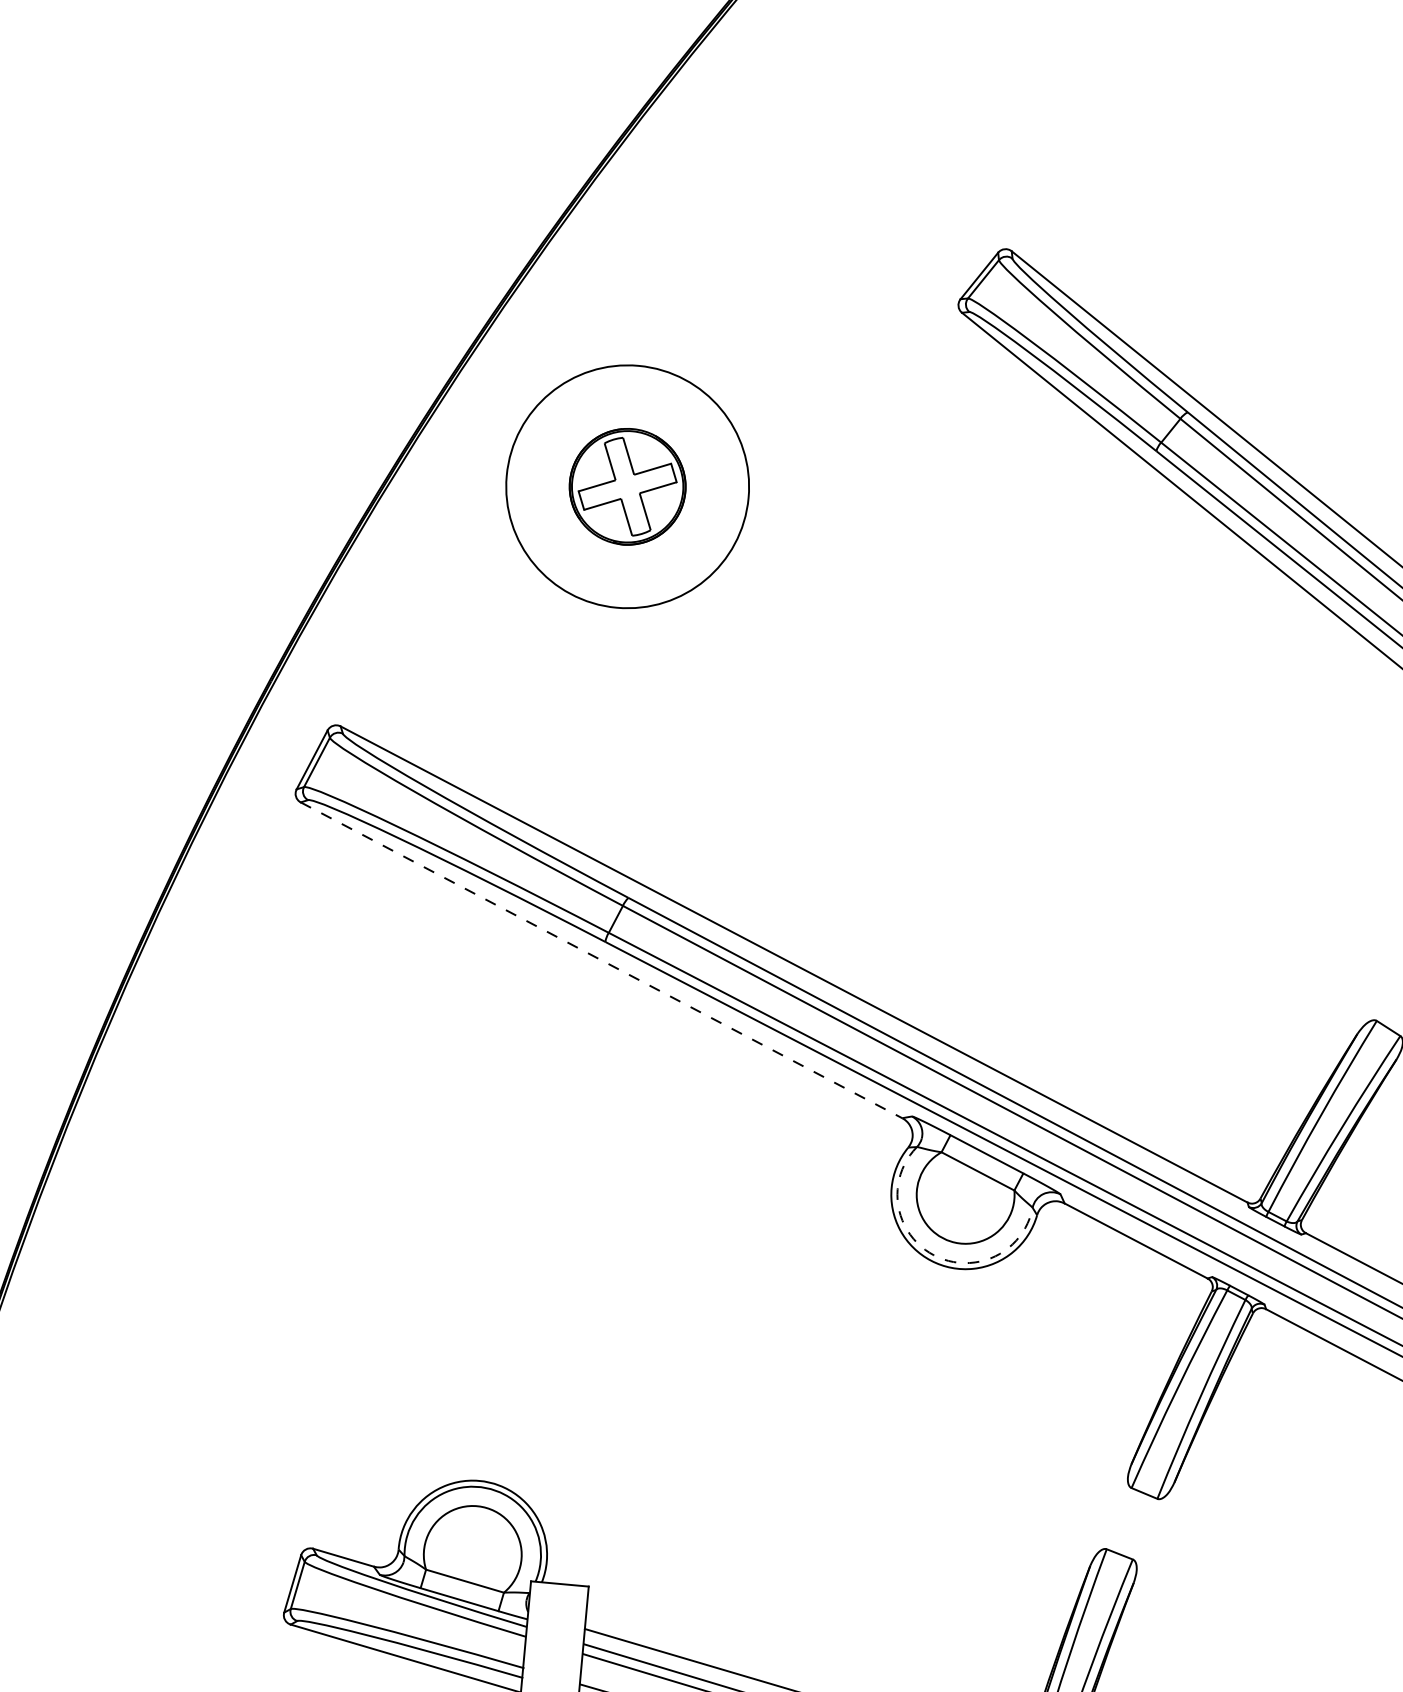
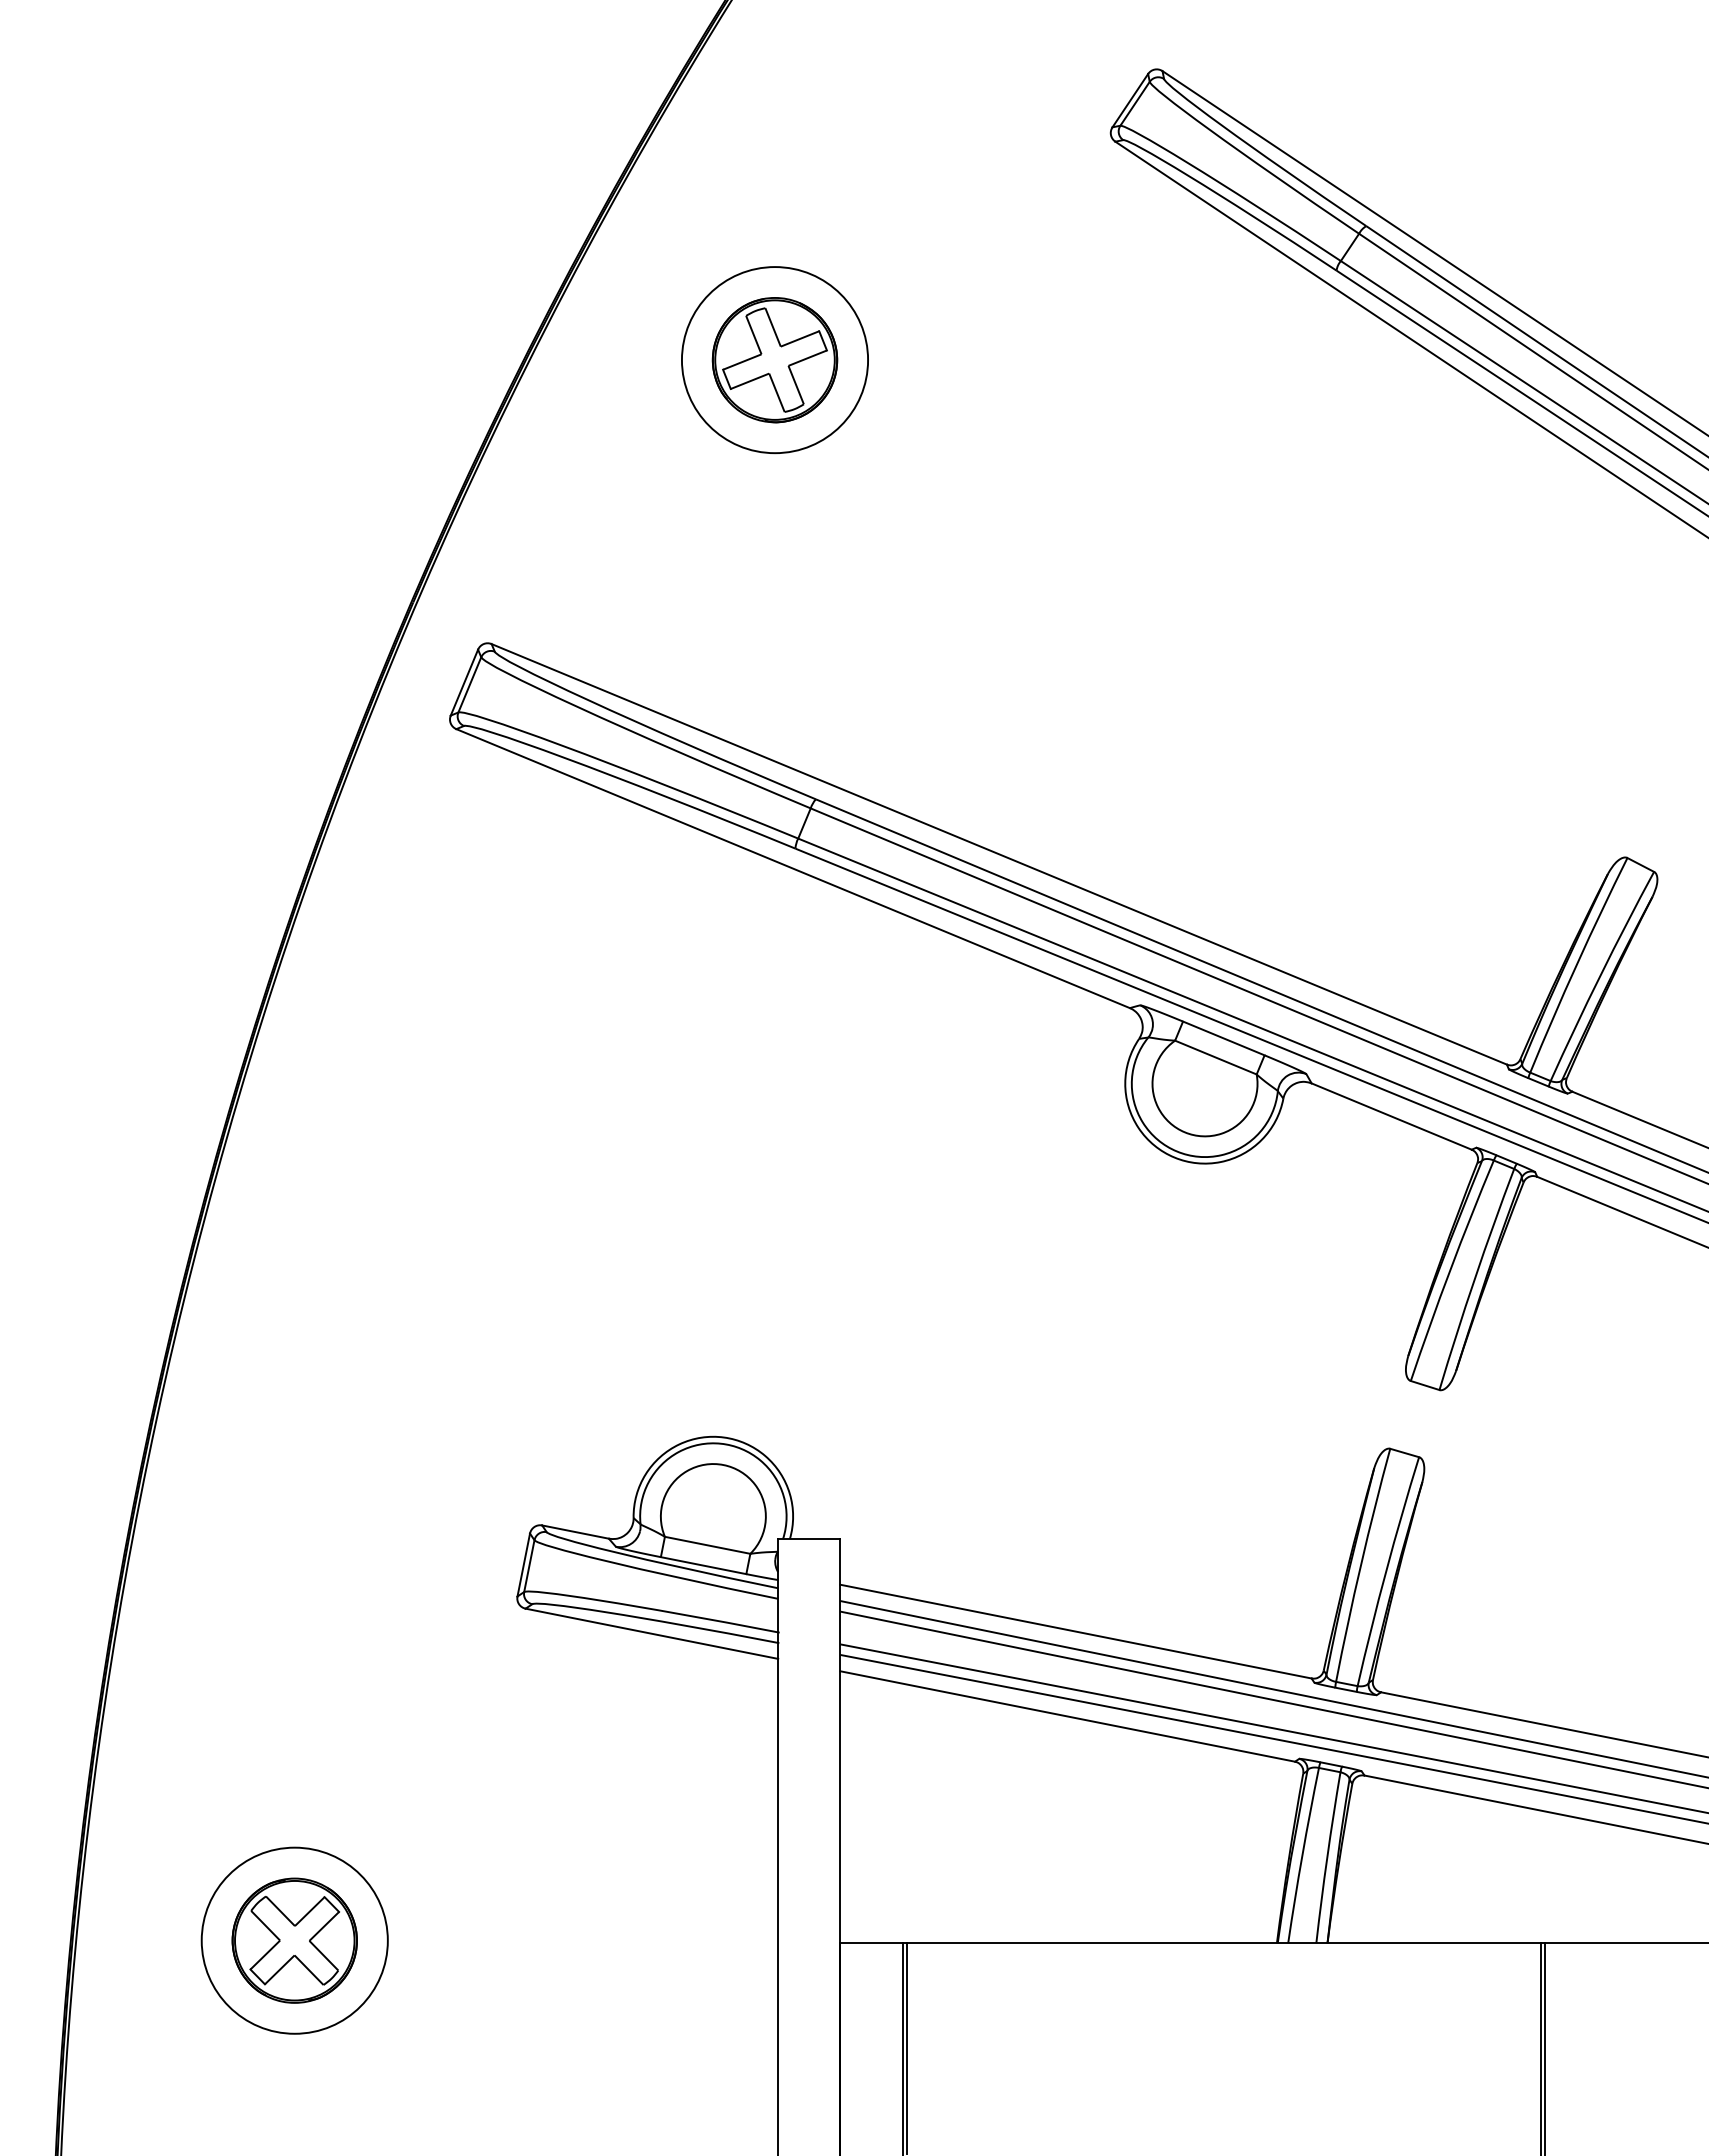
circle: (627, 487) -> (774, 360), size x0.71
line: (601, 960) -> (793, 868), dashed -> solid
arc: (934, 1255) -> (1177, 1151), dashed -> solid

